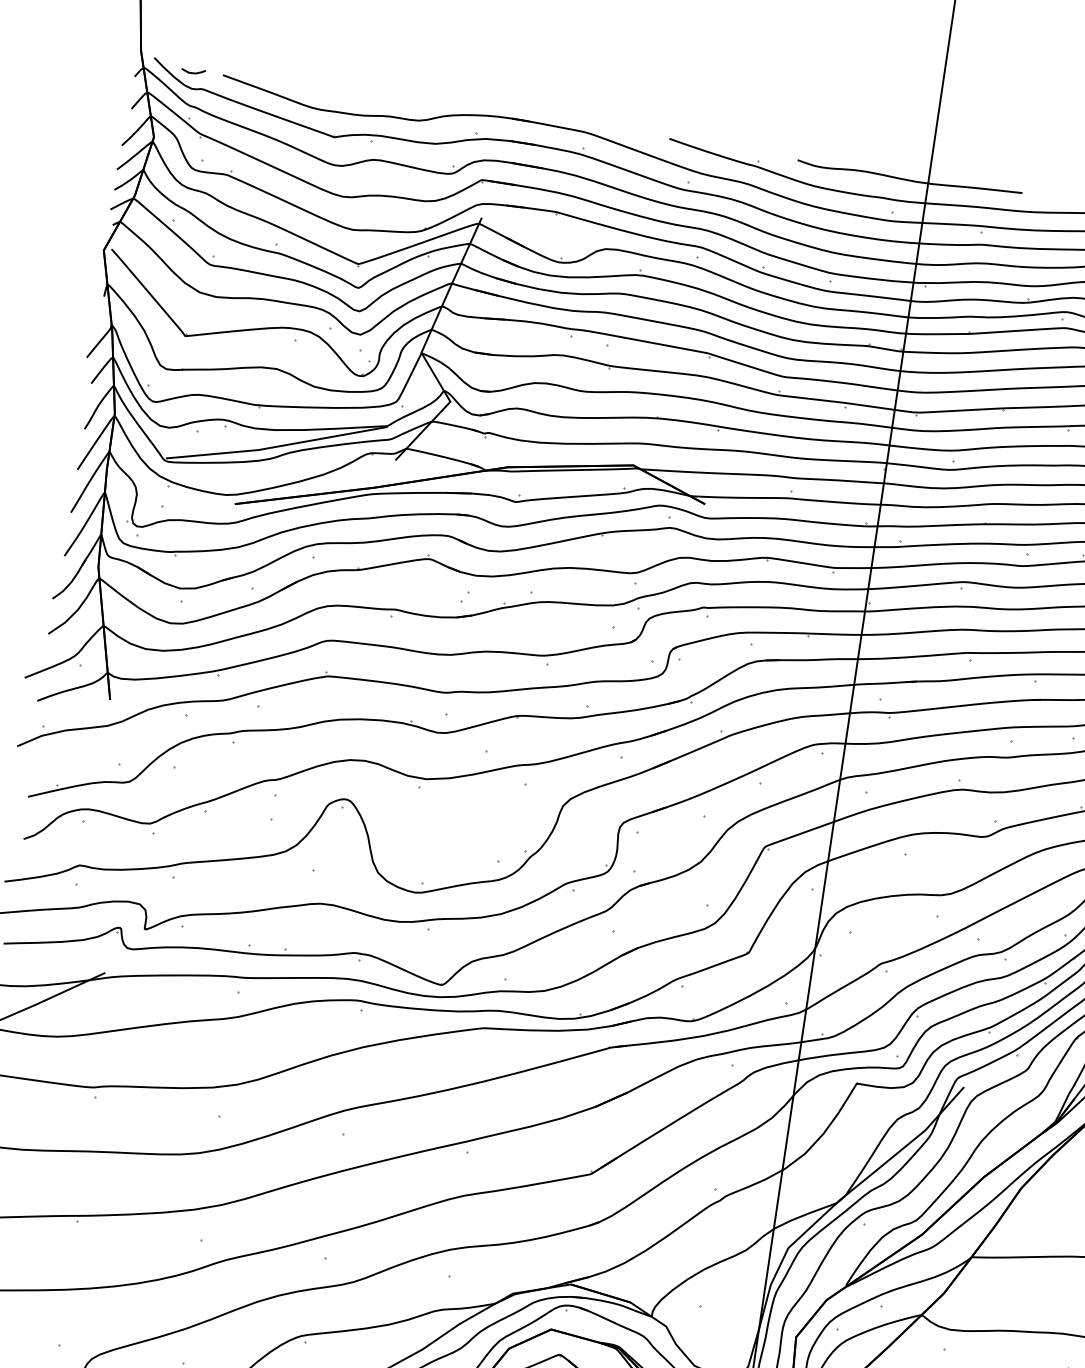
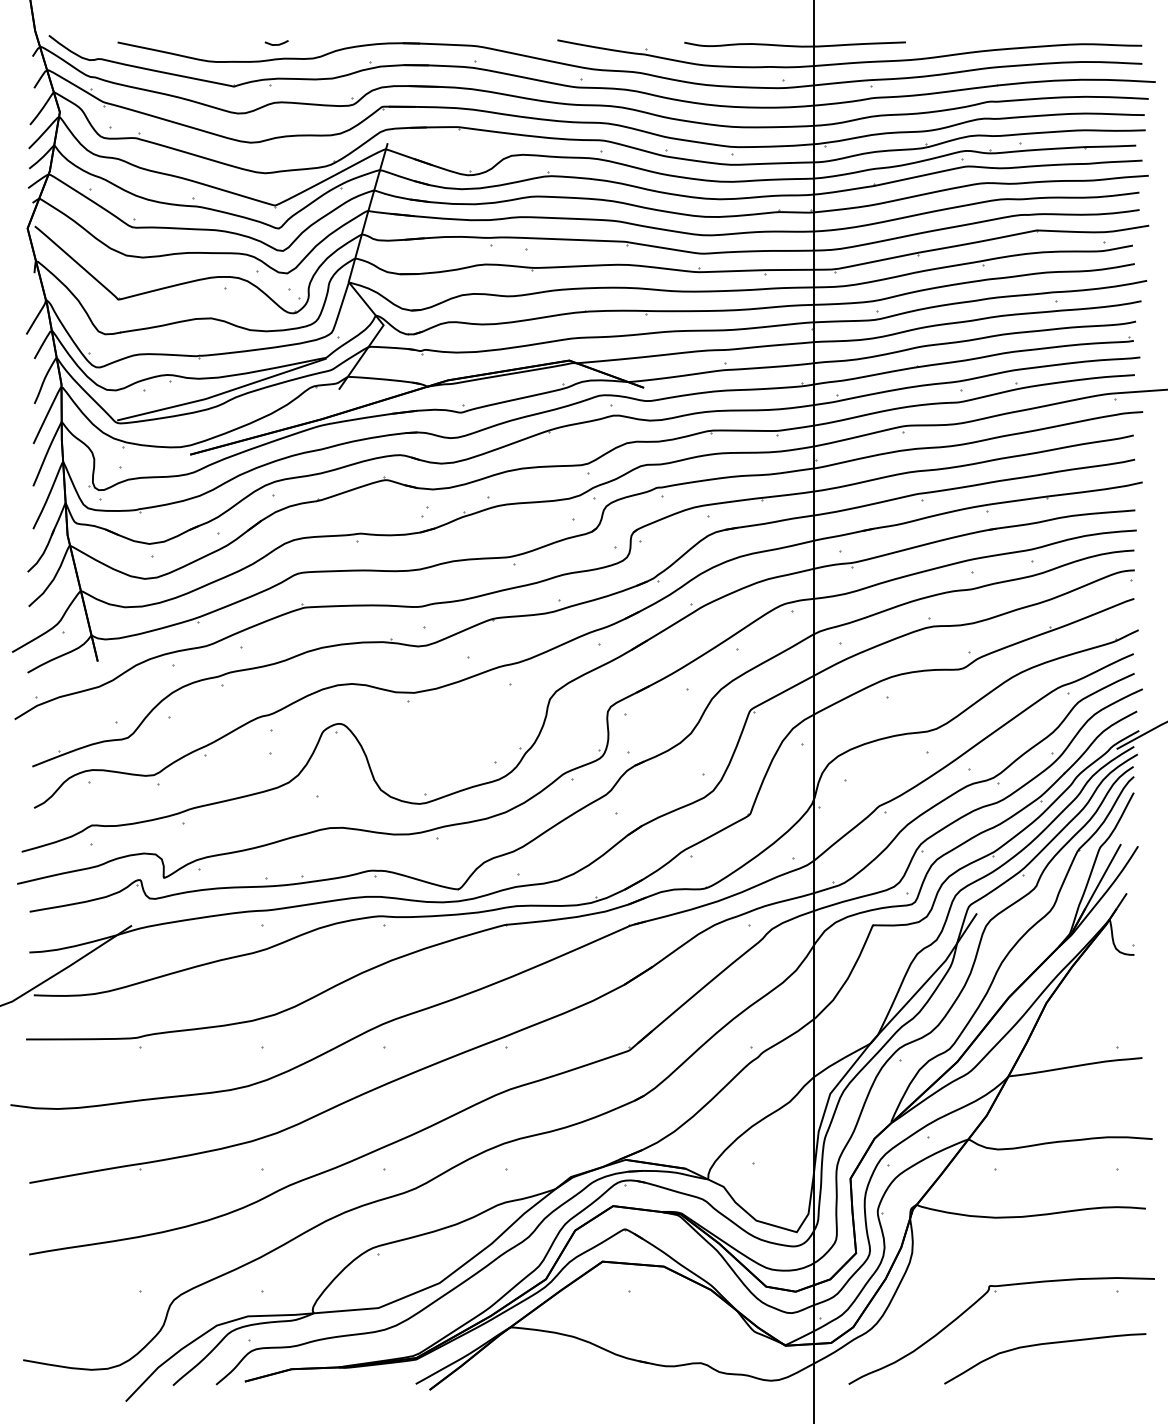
line: (193, 72) -> (276, 44), moved

